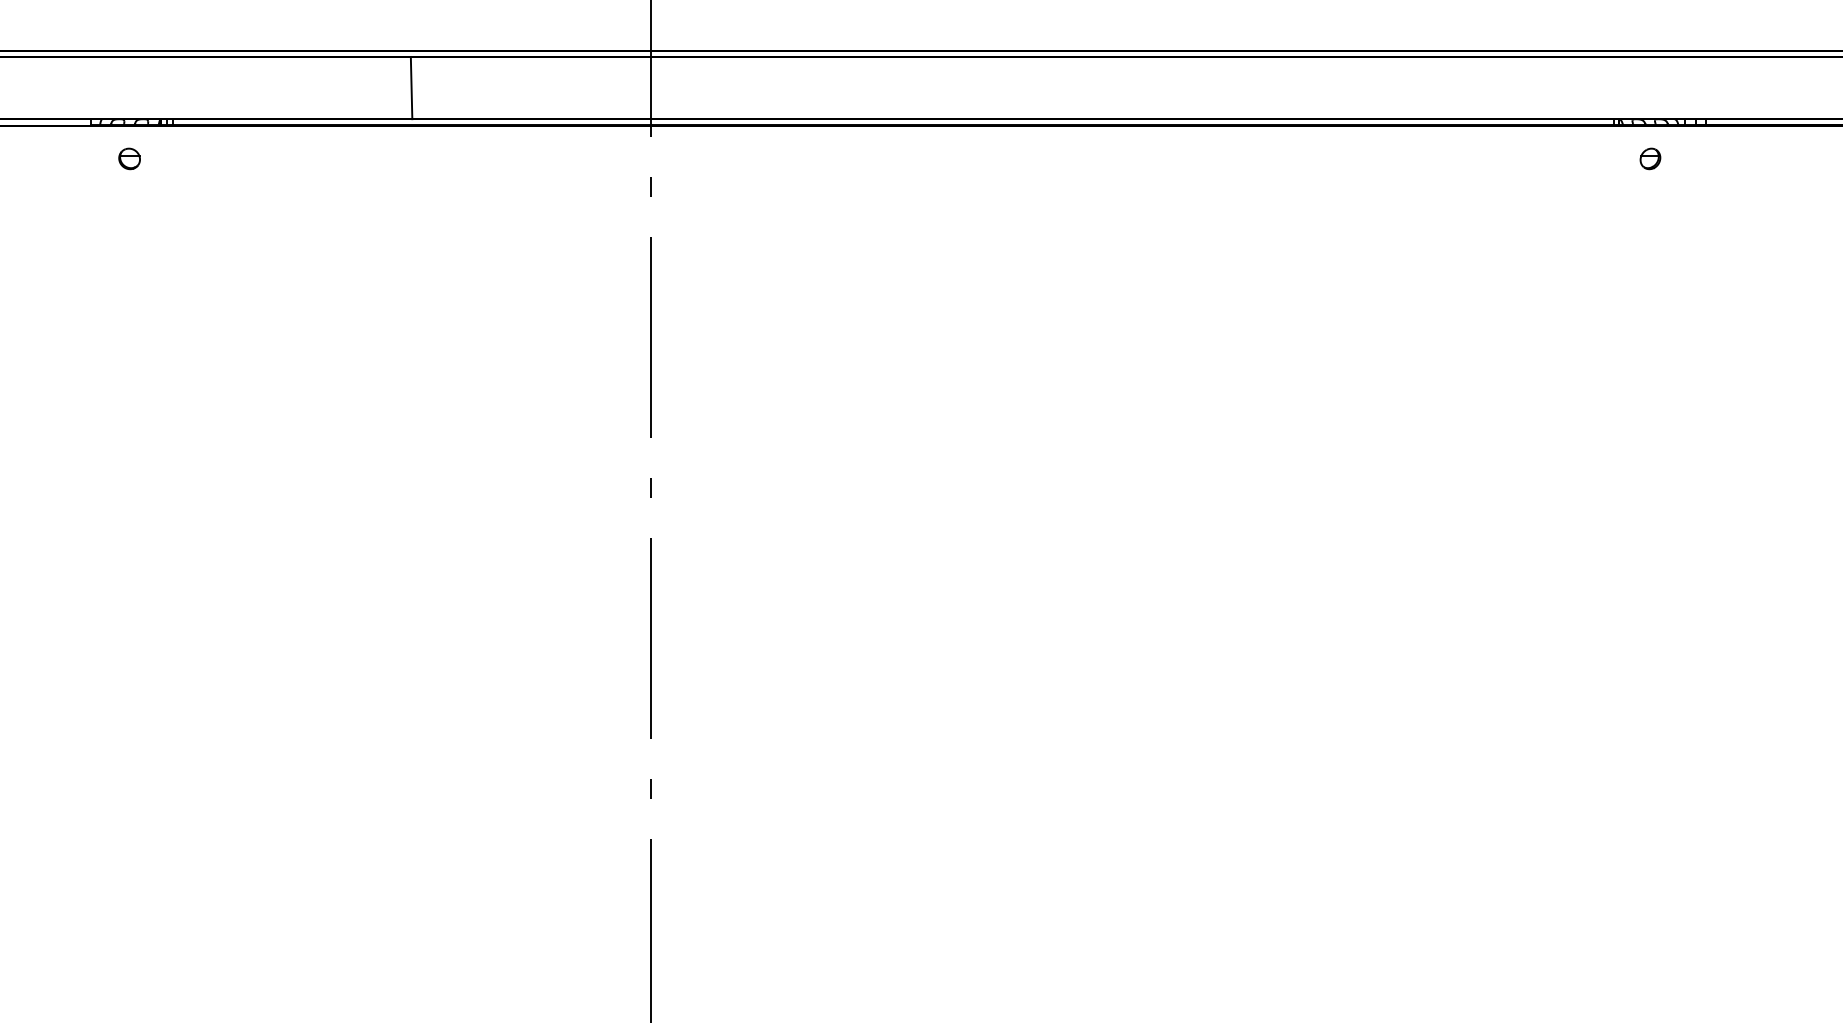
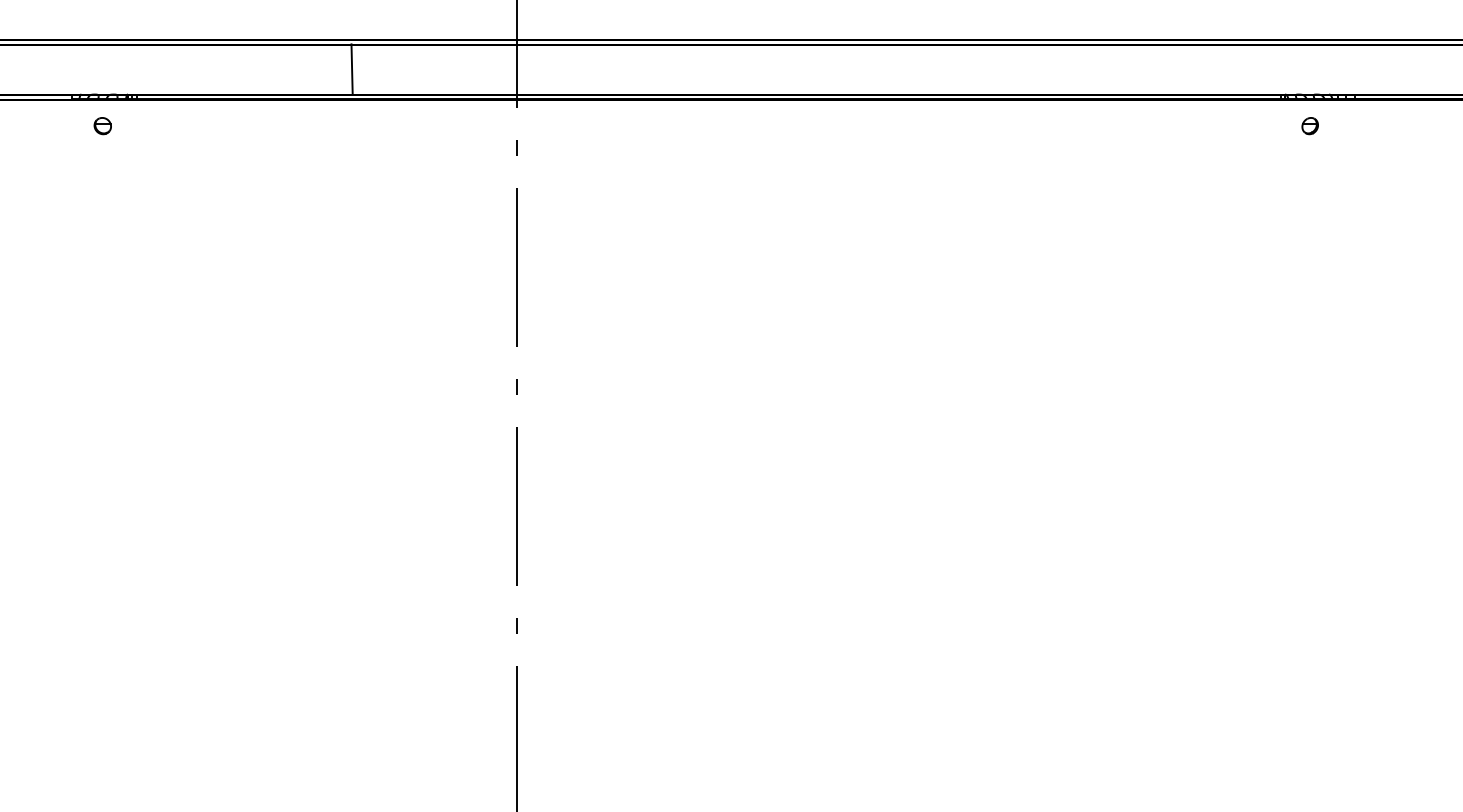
line: (411, 87) -> (352, 68), moved

